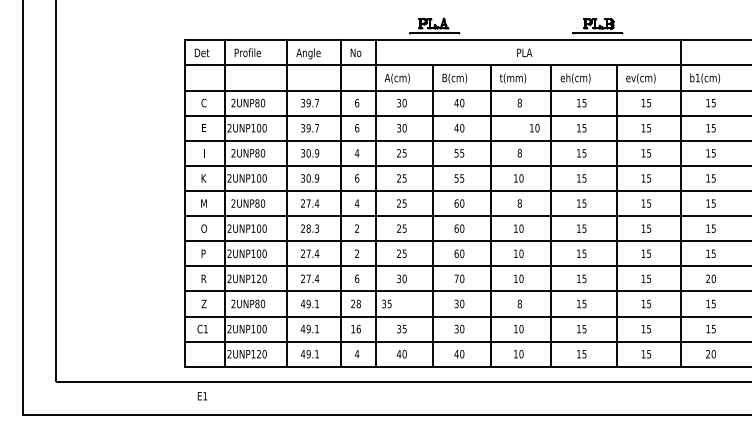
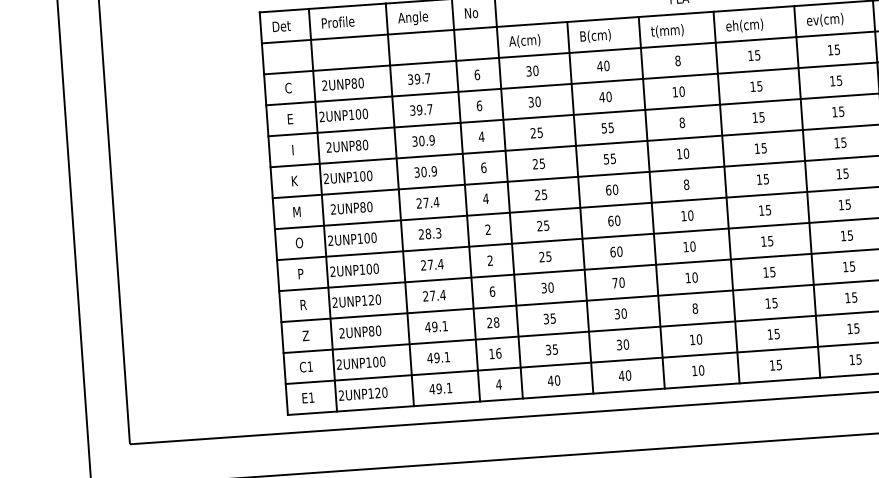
text: (534, 128) -> (678, 92), moved
text: (386, 303) -> (549, 318), moved
text: (202, 396) -> (308, 398), moved

